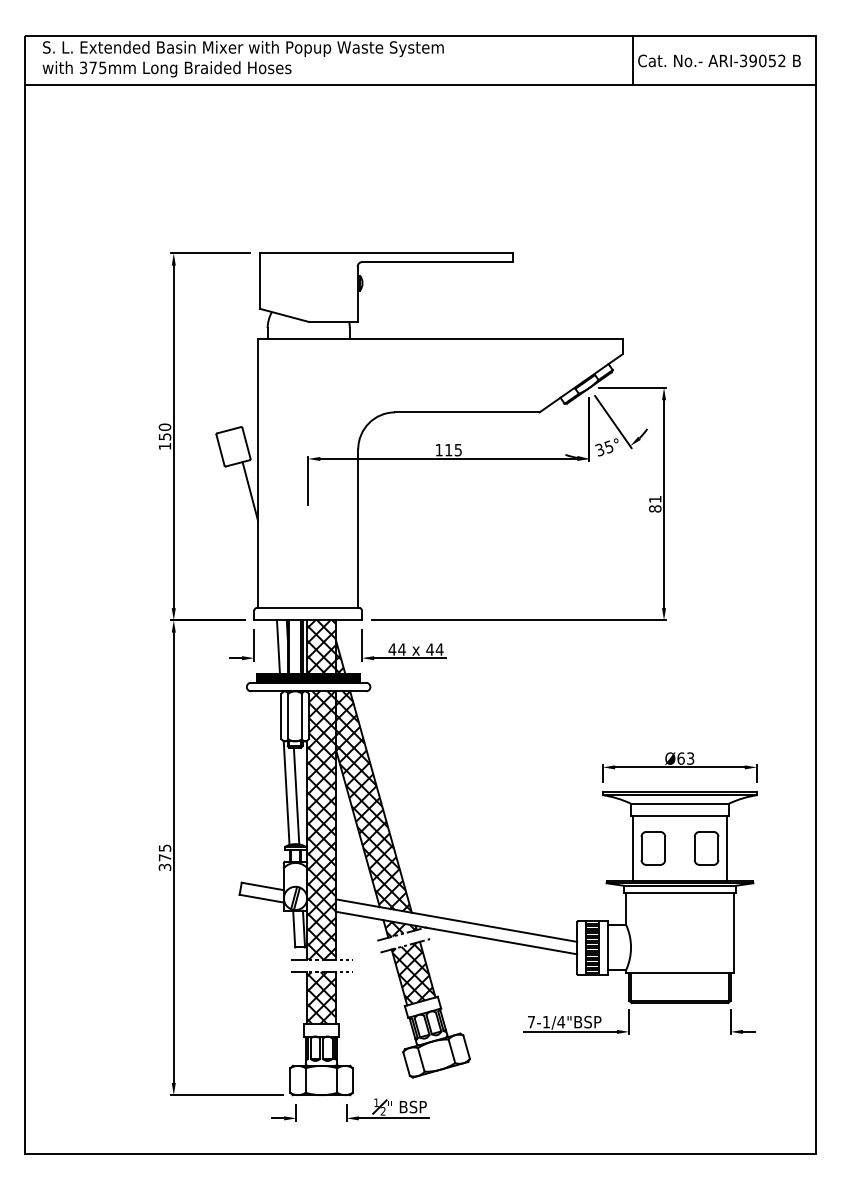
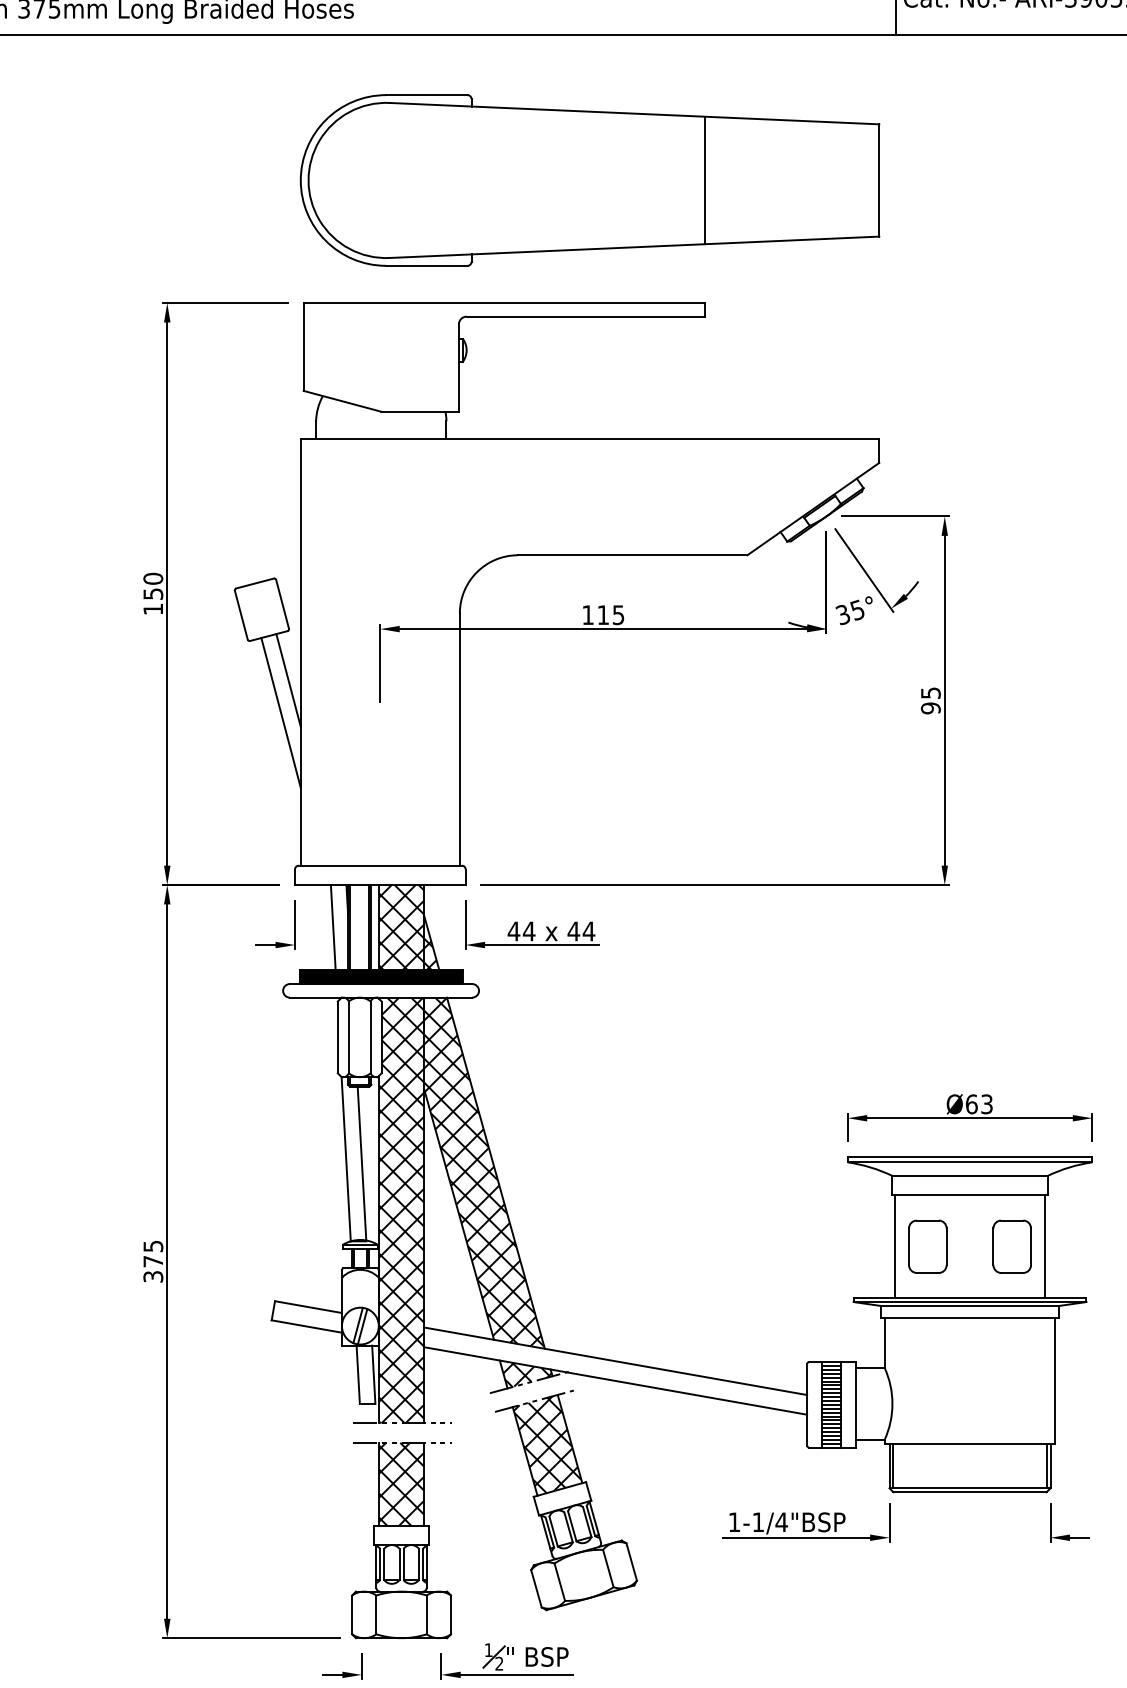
part: (440, 175) -> (590, 179), added
text: (655, 503) -> (931, 699), 81 -> 95
line: (245, 511) -> (280, 712), added
text: (531, 1022) -> (734, 1522), 7-1/4"BSP -> 1-1/4"BSP

